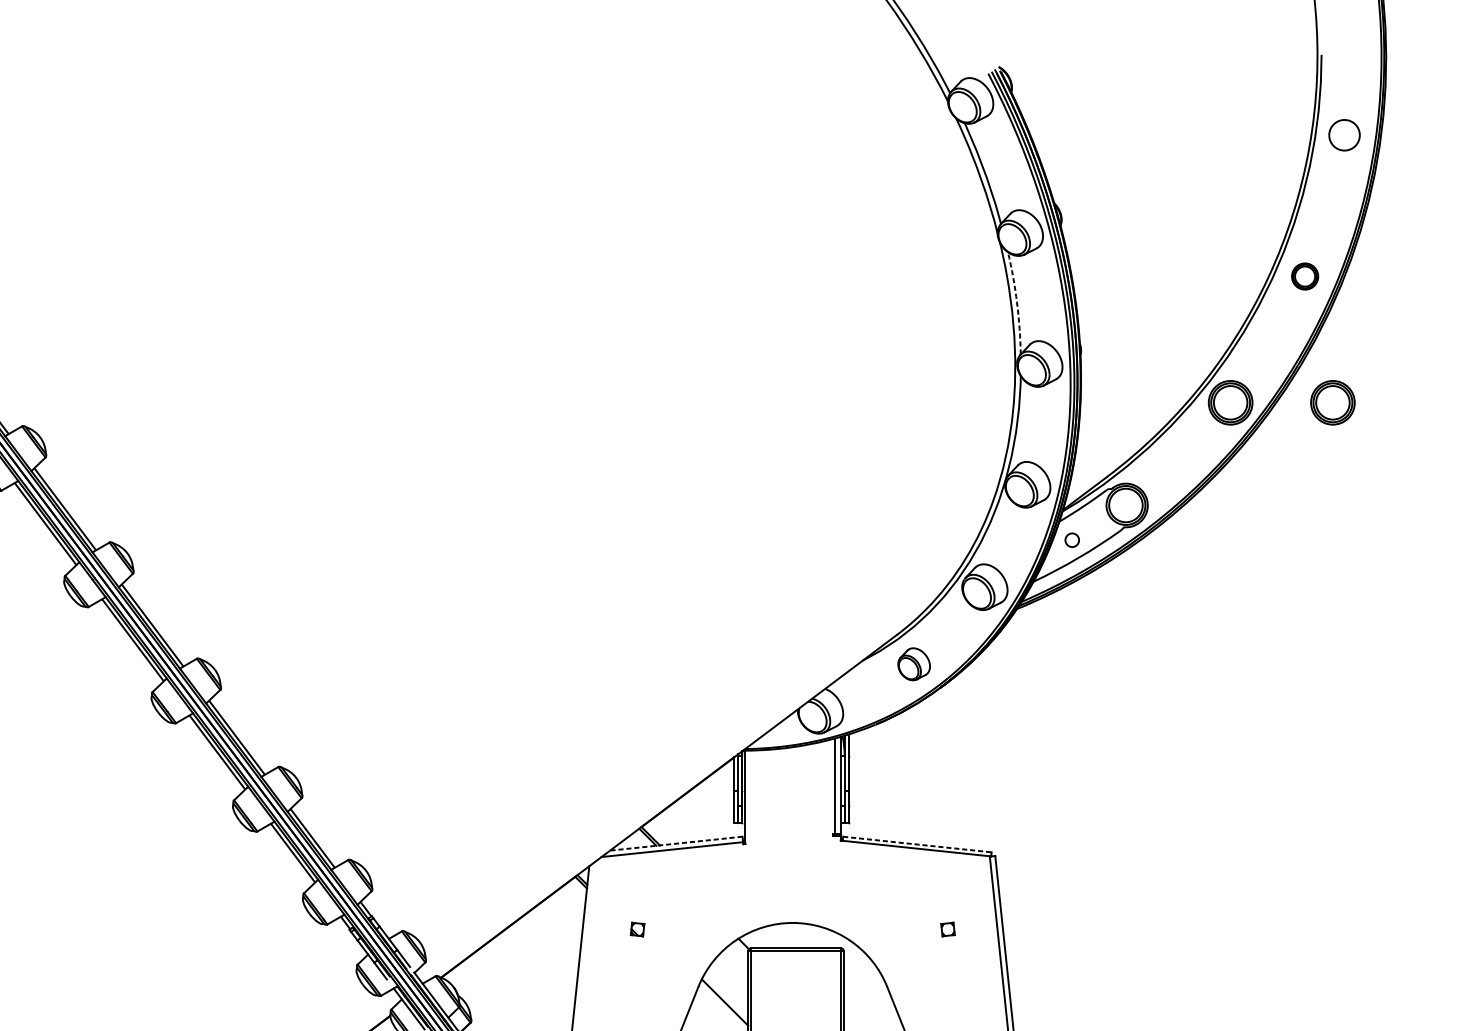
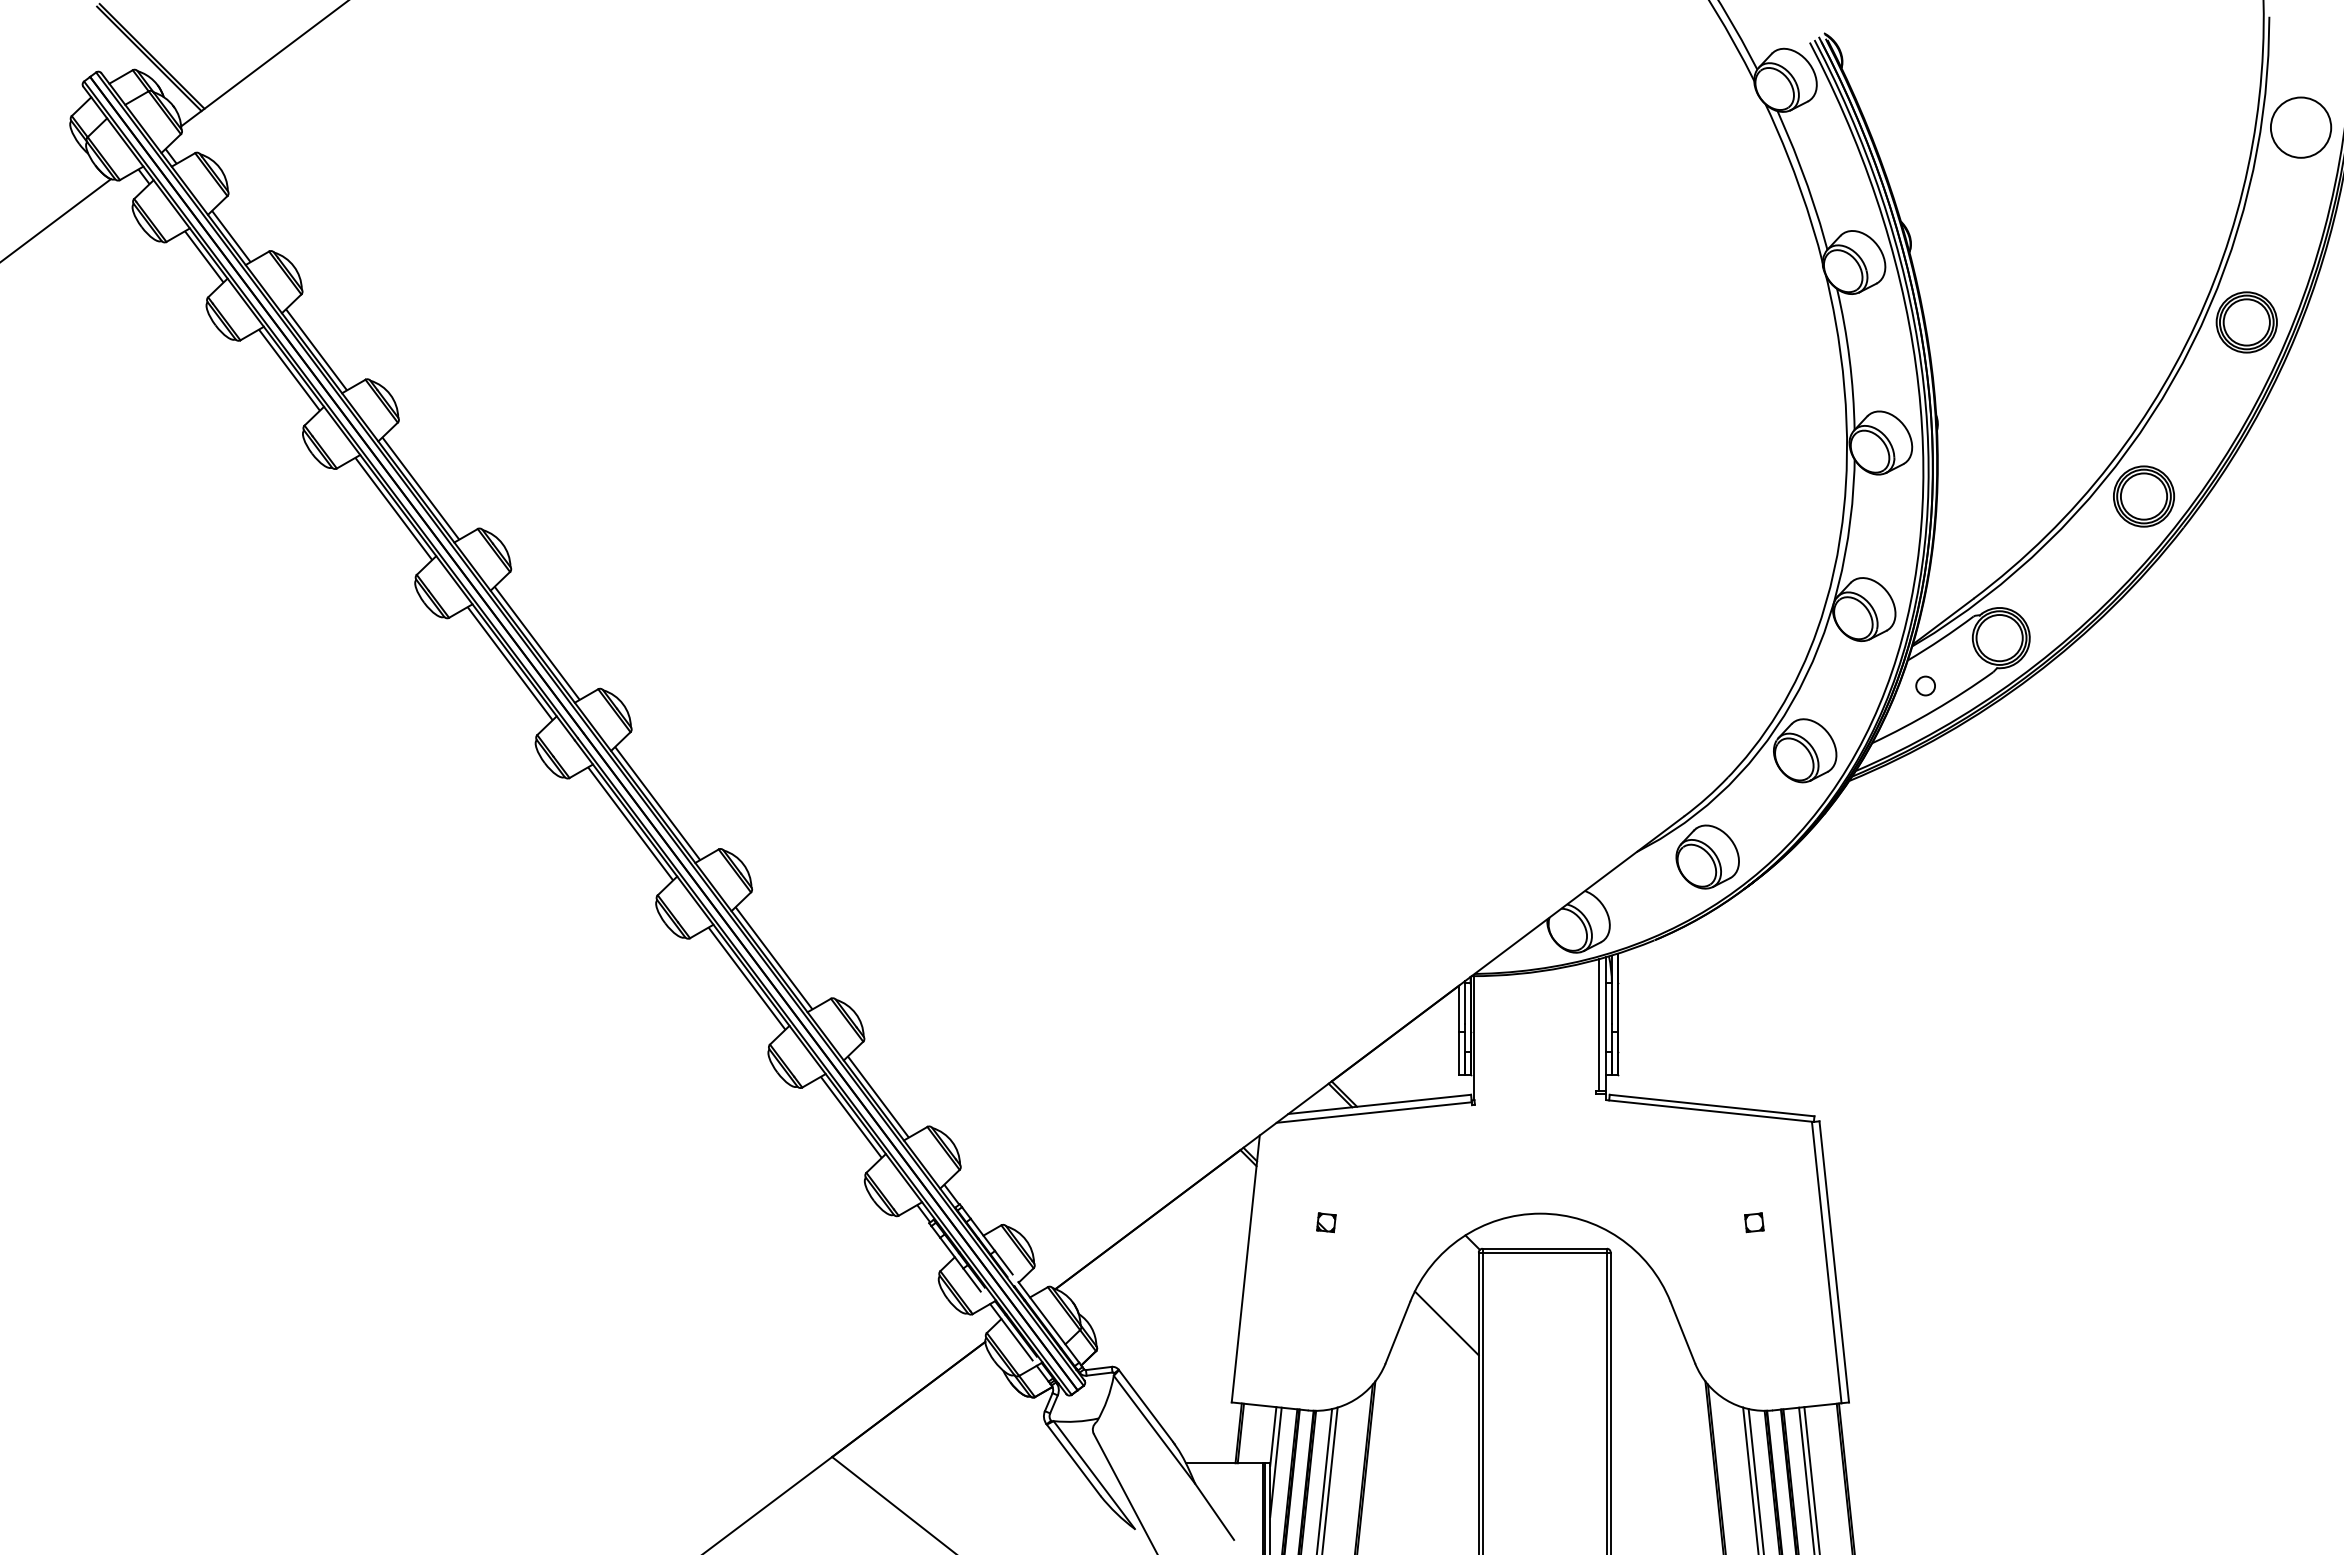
circle: (1344, 135) -> (2300, 127), size x1.43
part: (1304, 276) -> (2246, 322), size x1.67
arc: (1017, 302) -> (1849, 358), dashed -> solid
part: (1333, 402) -> (2285, 496), removed
part: (914, 663) -> (1707, 856), size x1.43
line: (676, 843) -> (1379, 1104), dashed -> solid
line: (917, 844) -> (1712, 1105), dashed -> solid

